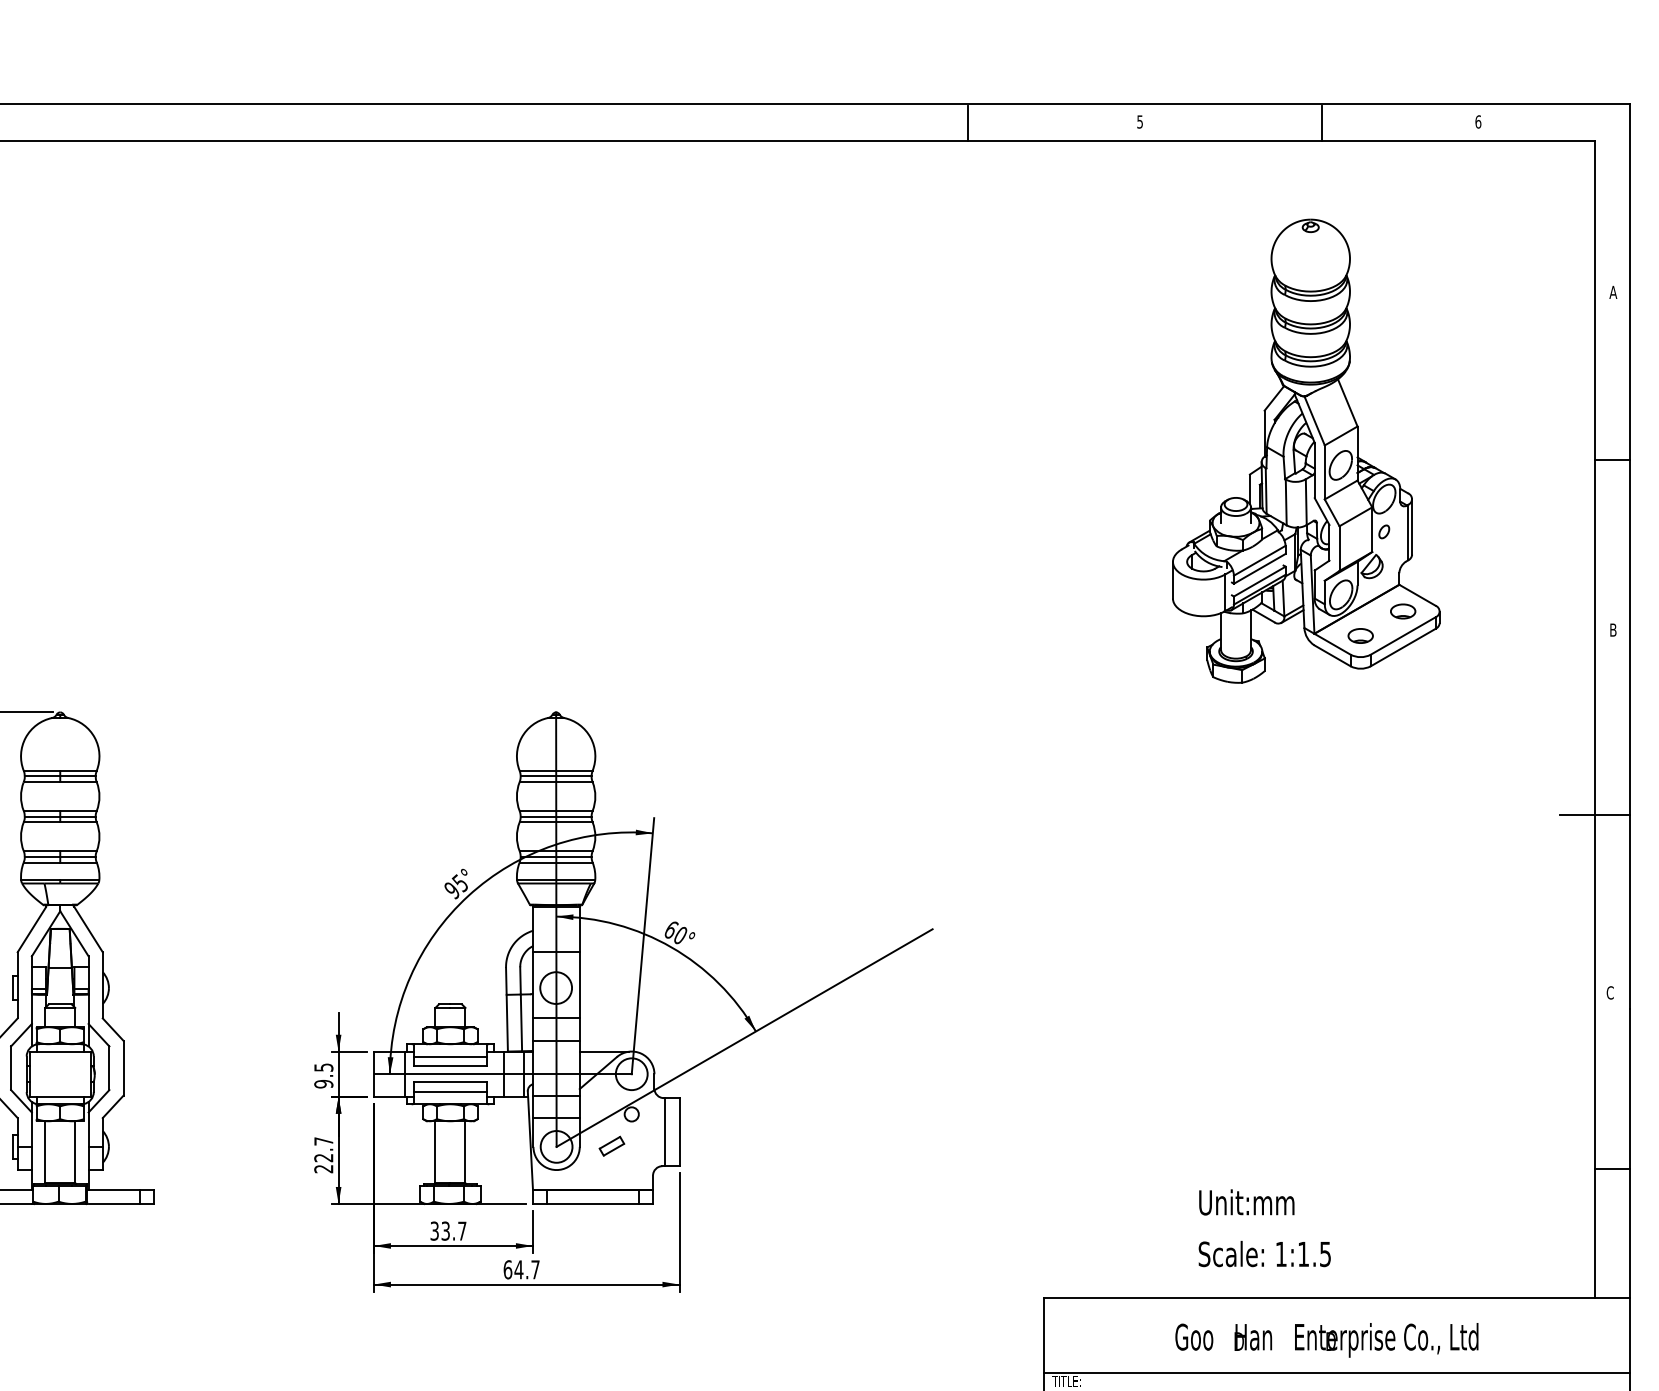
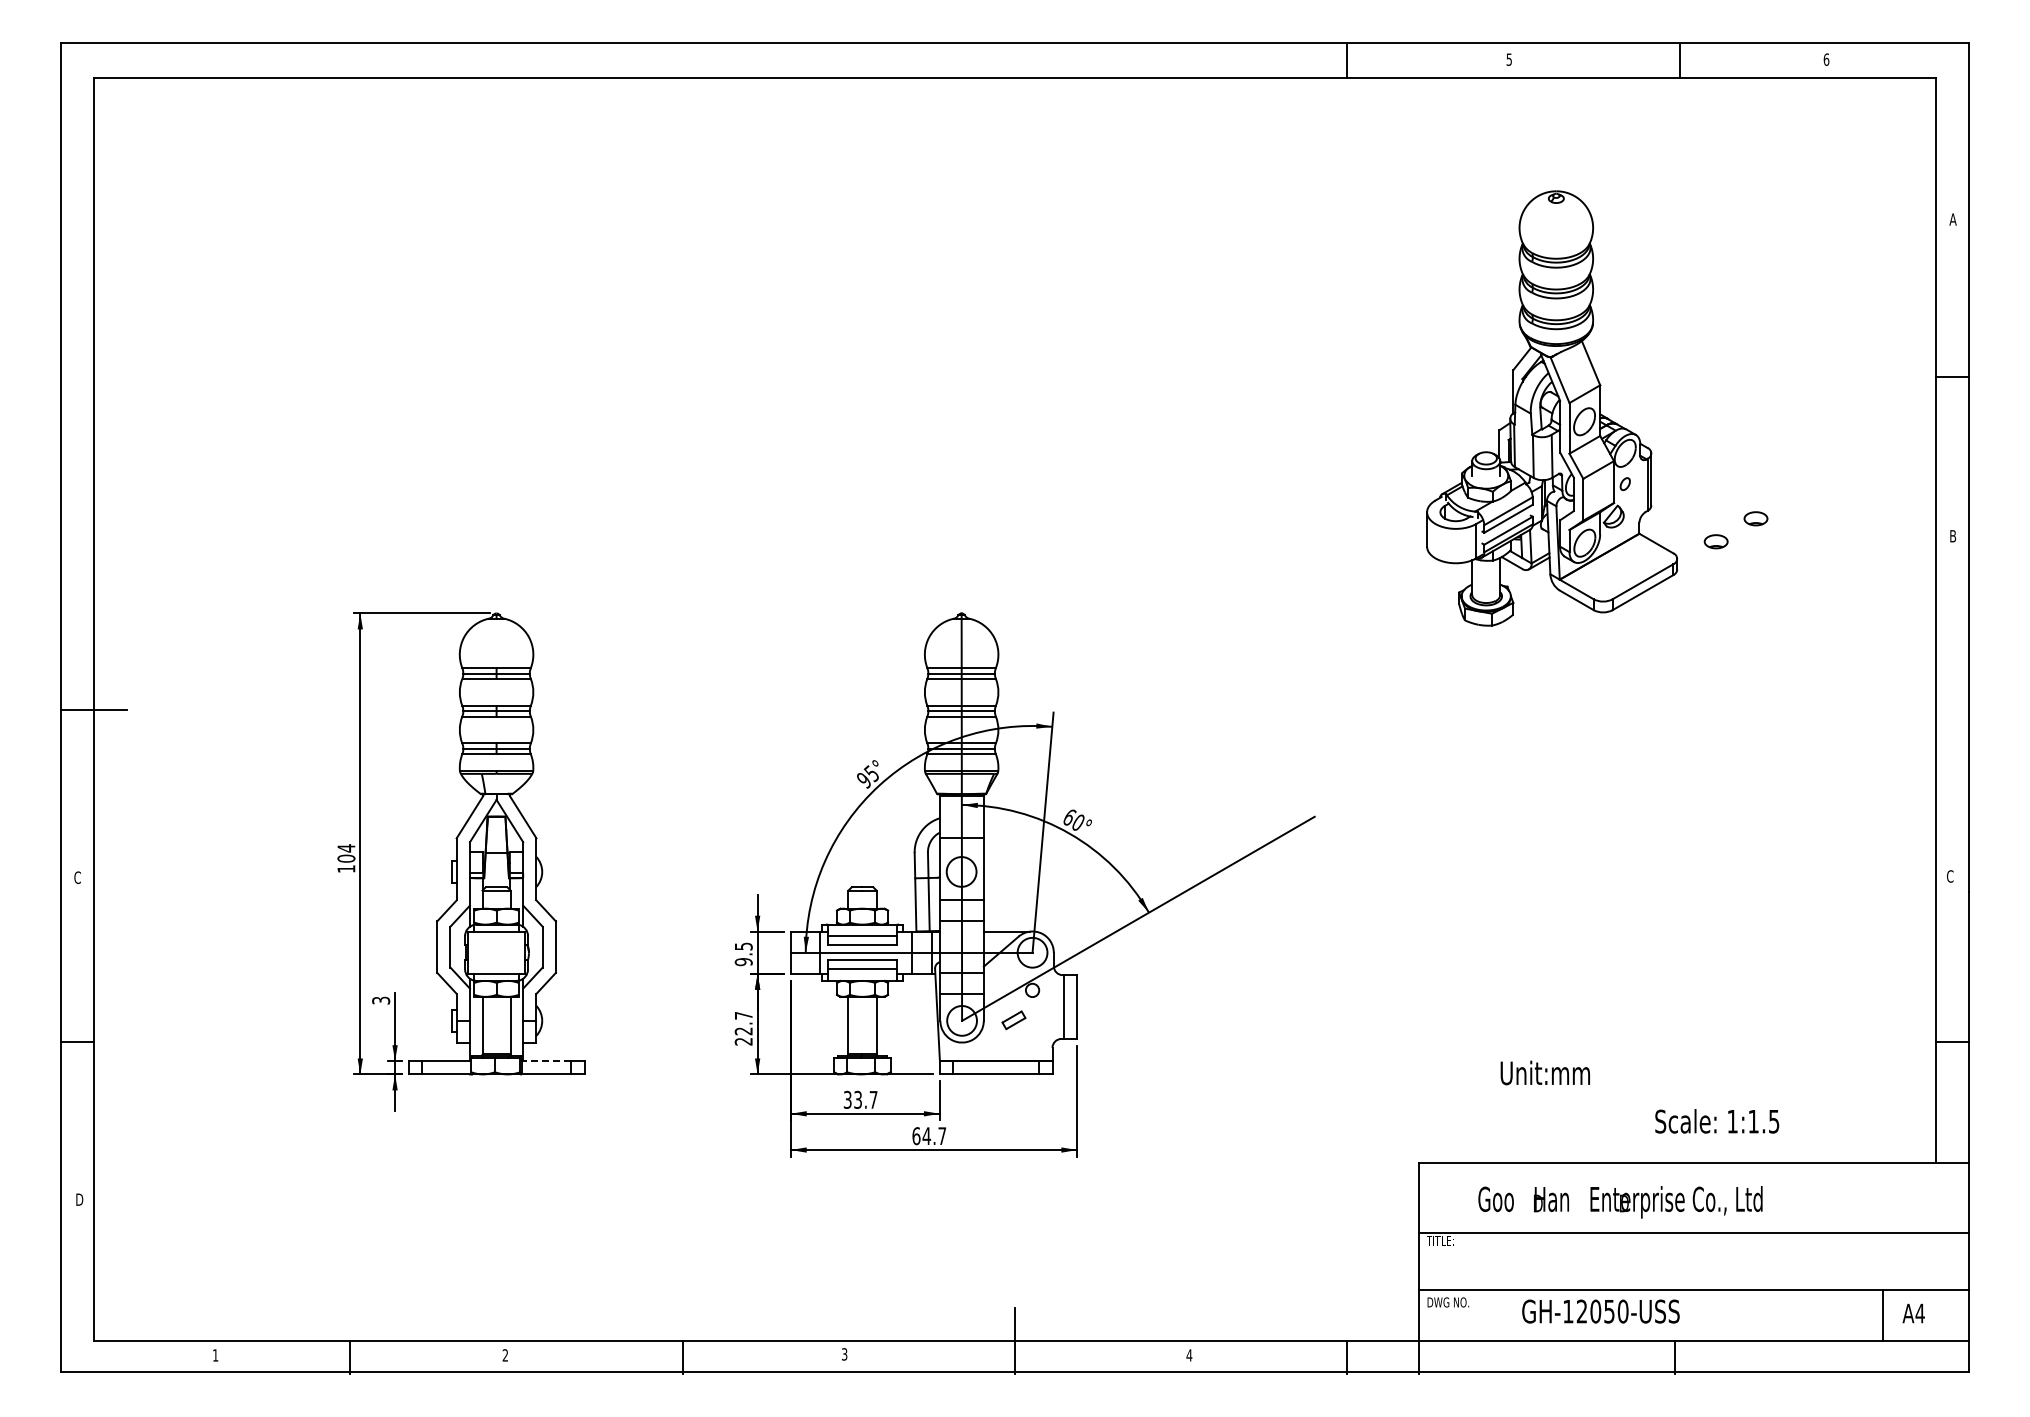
part: (1306, 451) -> (1552, 408), moved
line: (1594, 814) -> (1935, 709), removed
line: (113, 1190) -> (546, 1061), solid -> dashed
text: (1245, 1201) -> (1544, 1072), moved
text: (1265, 1254) -> (1717, 1121), moved
text: (1326, 1340) -> (1620, 1202), moved

